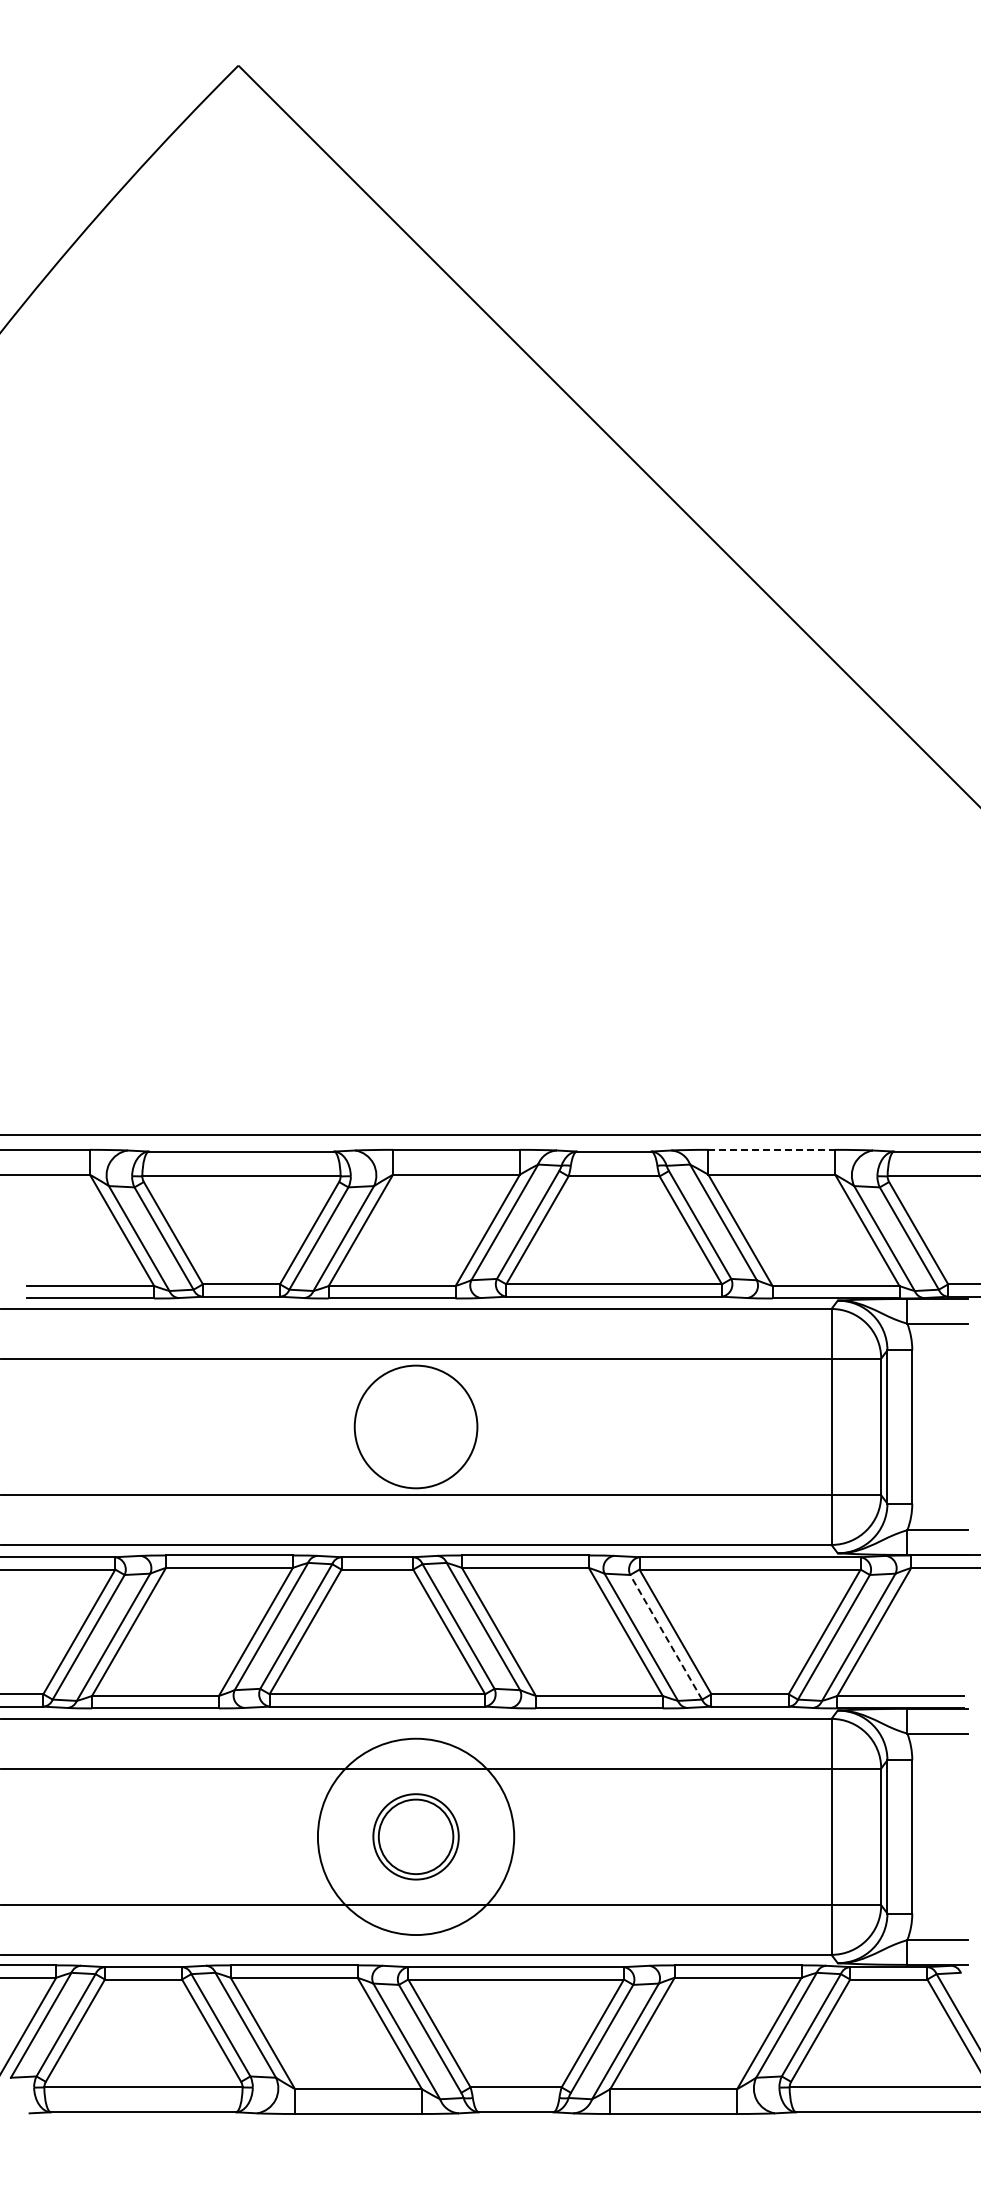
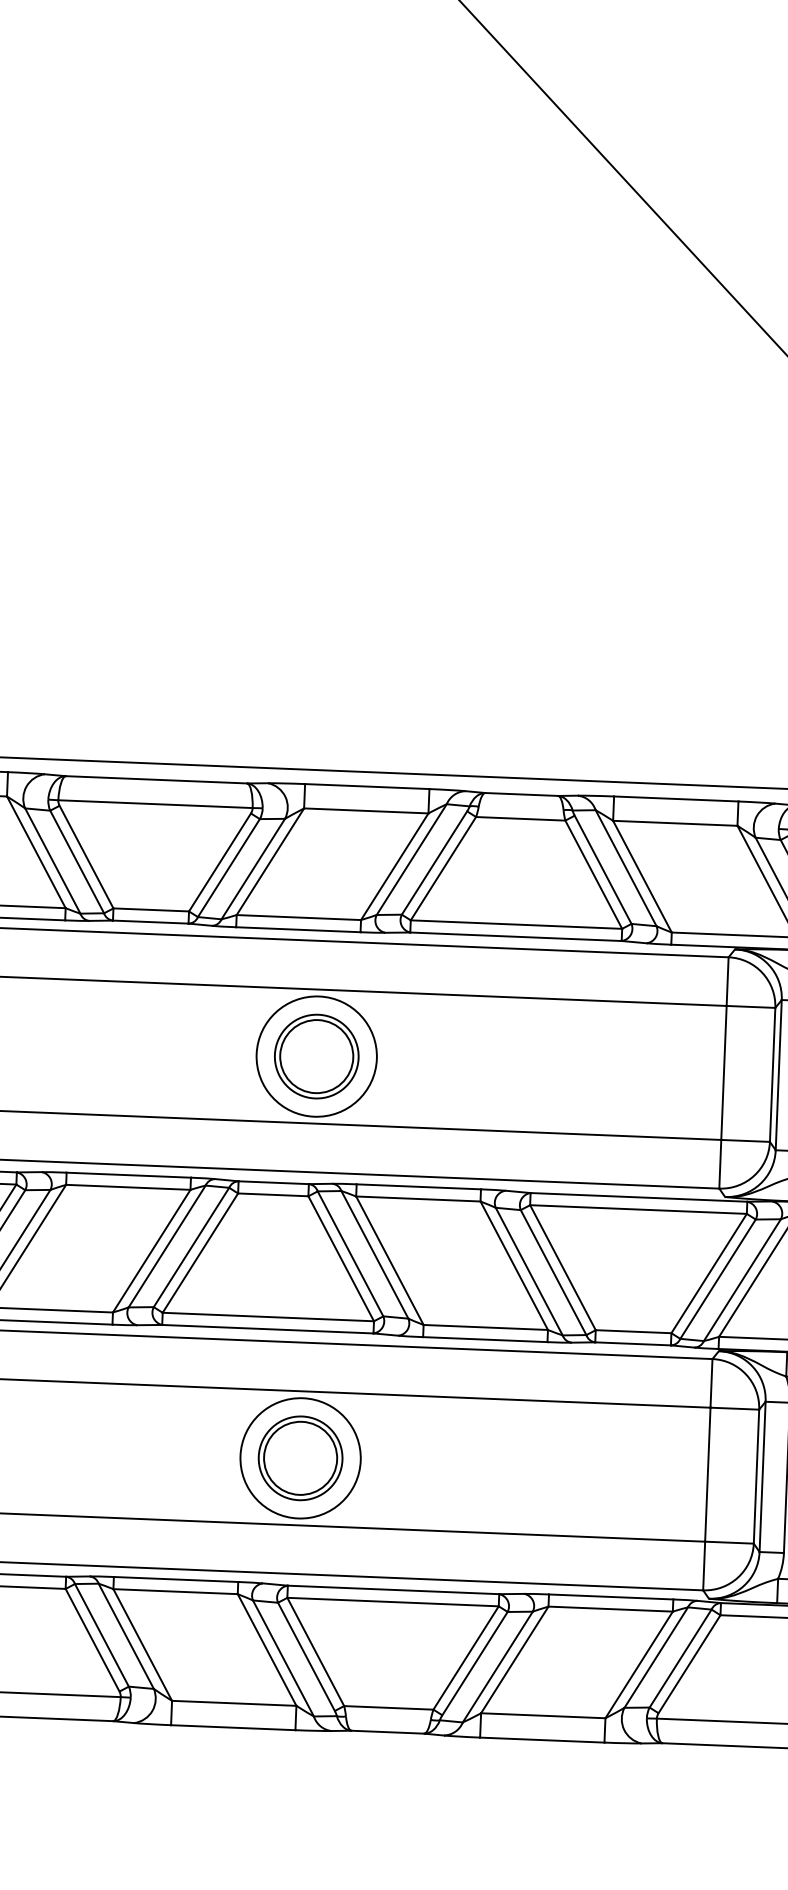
line: (772, 1149) -> (677, 798), dashed -> solid
part: (415, 1426) -> (316, 1056), added
line: (666, 1637) -> (553, 1272), dashed -> solid
circle: (415, 1836) -> (300, 1457), size x0.62

